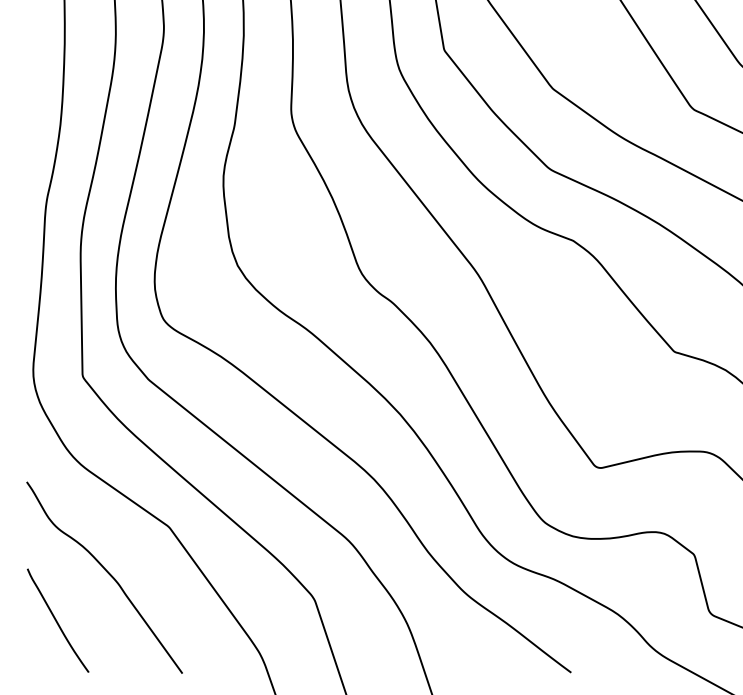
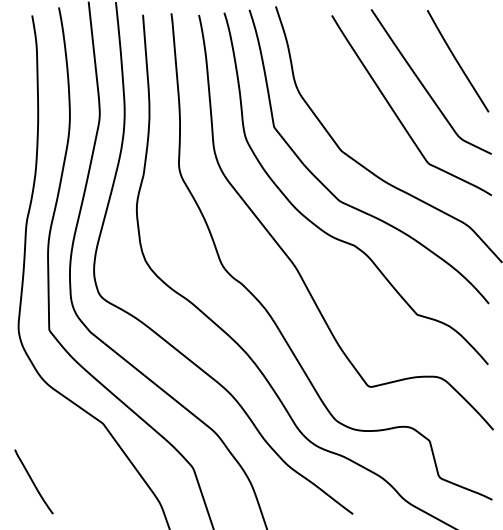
curve: (107, 573) -> (64, 452), removed

